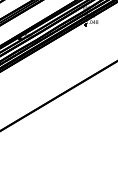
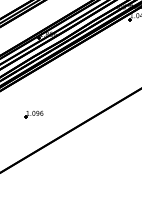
part: (15, 94) -> (33, 115), added

